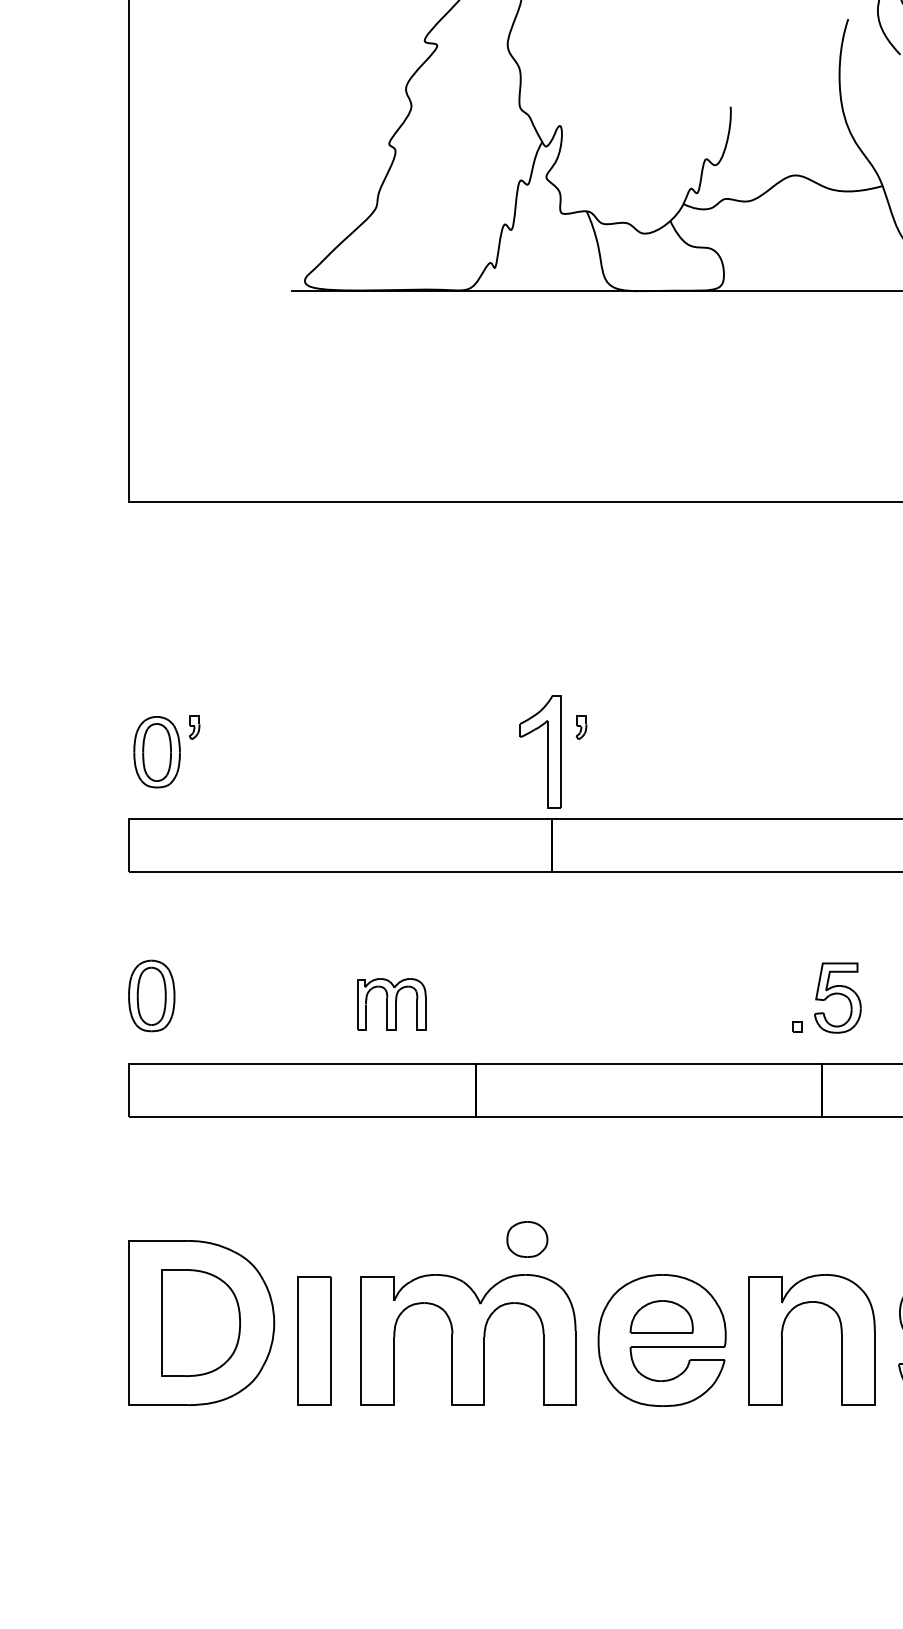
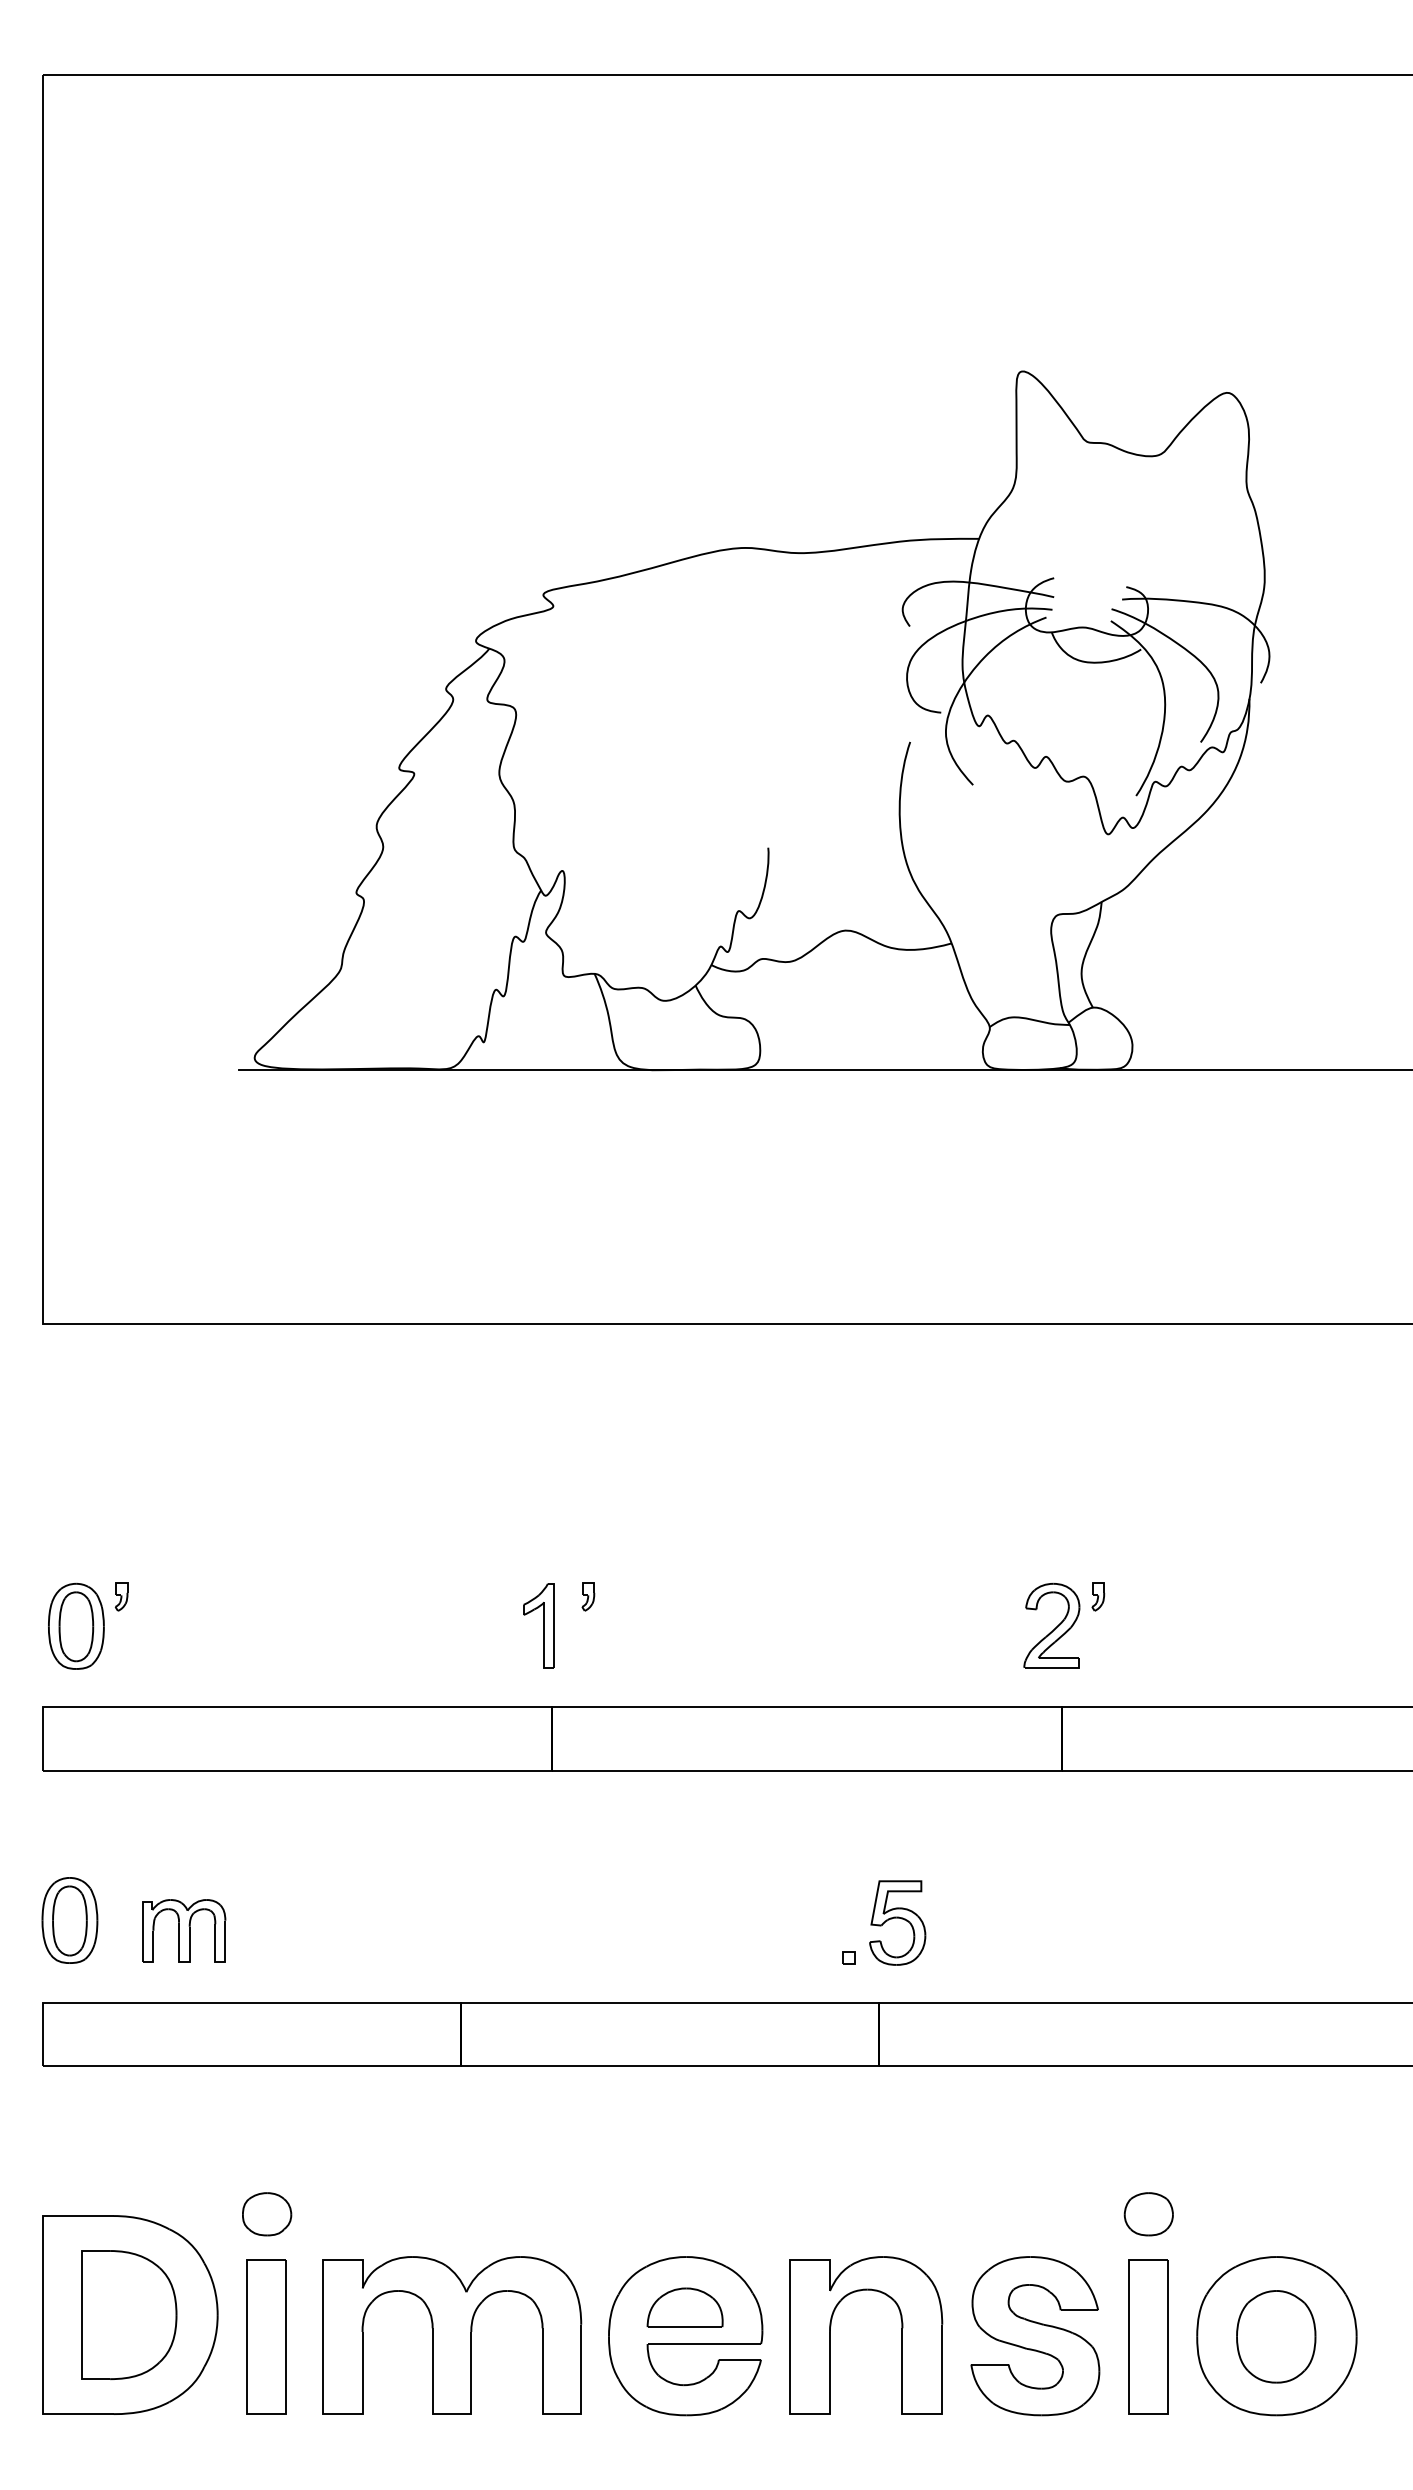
part: (540, 751) -> (538, 1625), size x0.62
part: (391, 1004) -> (184, 1930), moved
part: (527, 1239) -> (267, 2214), moved

